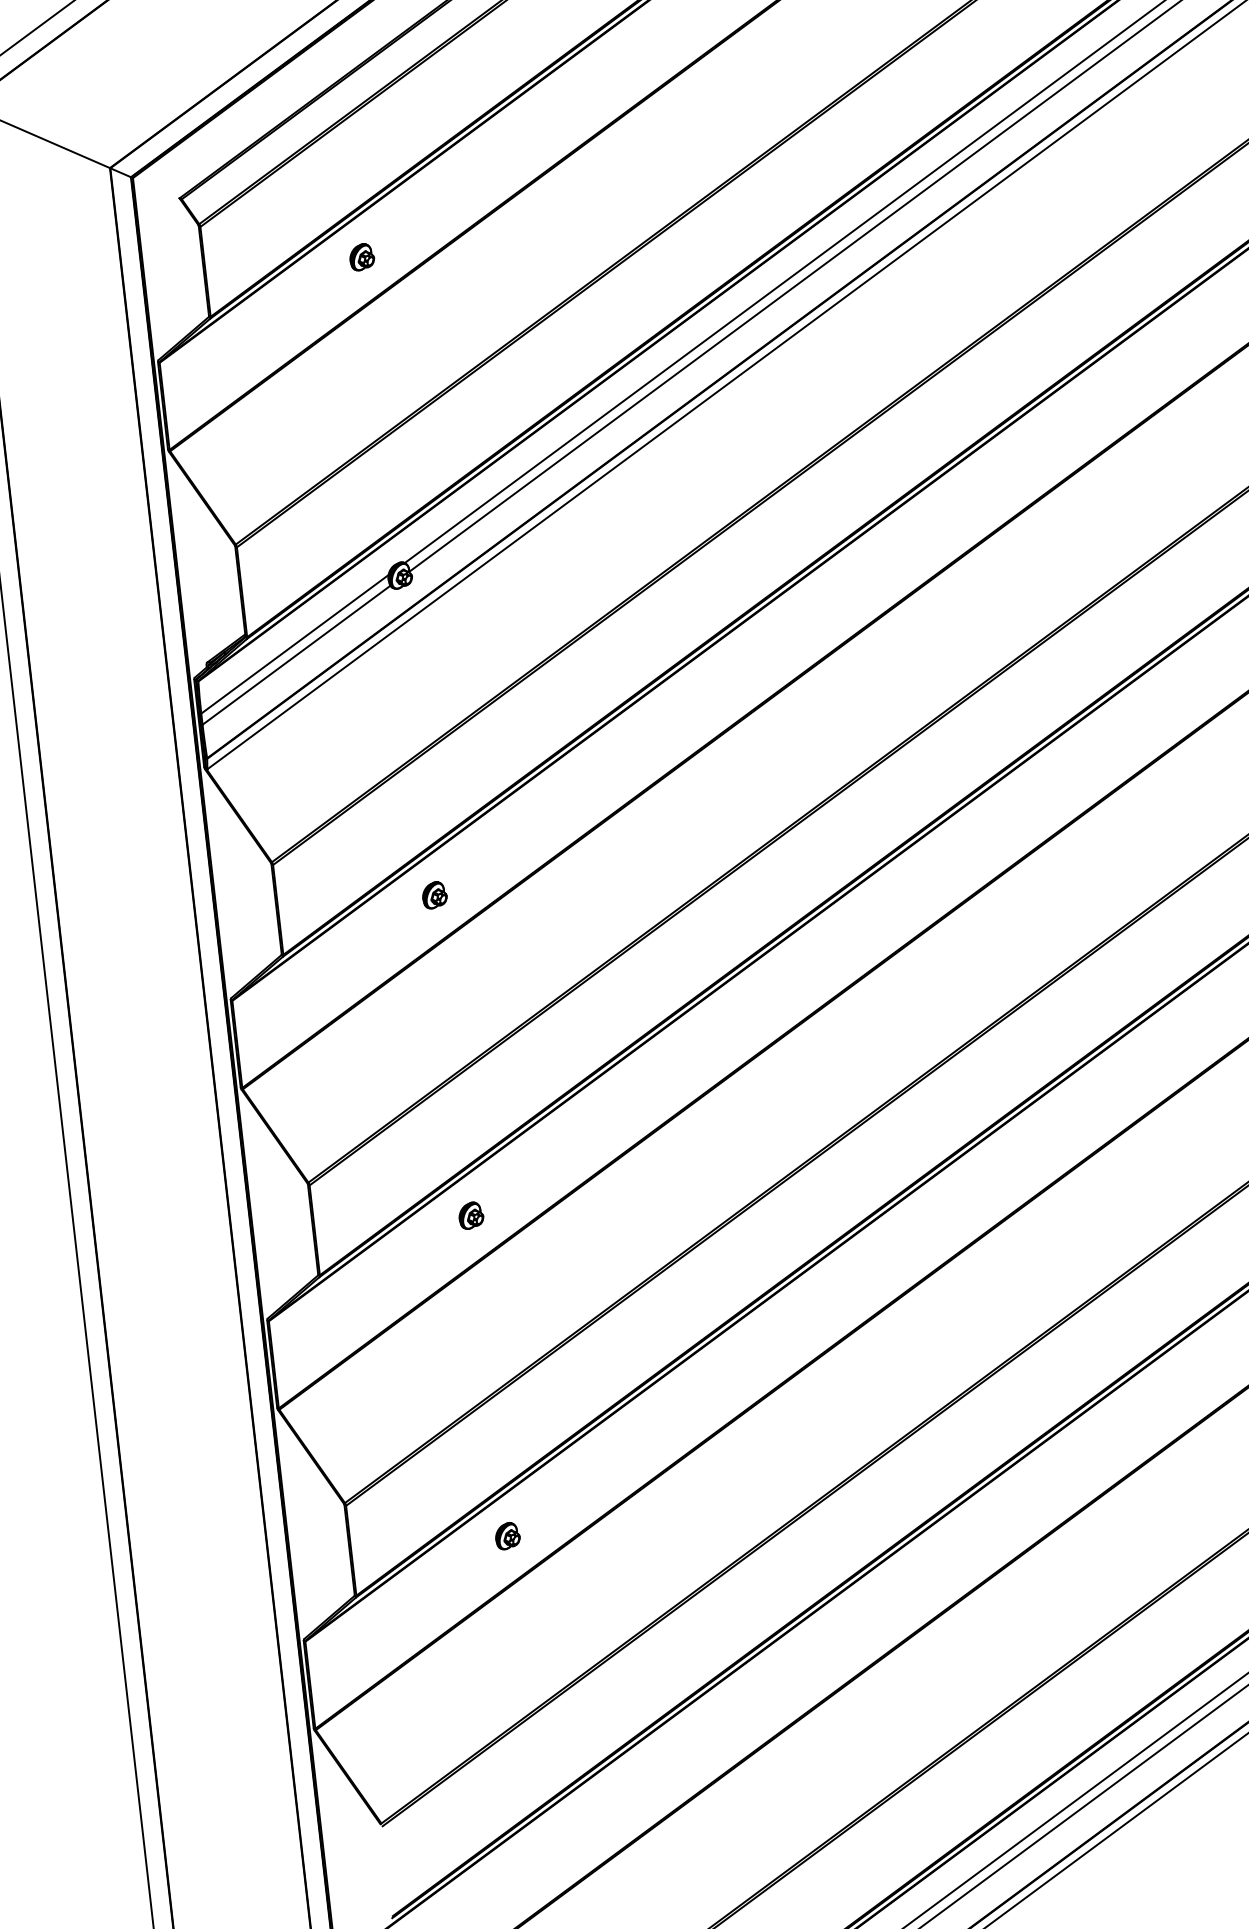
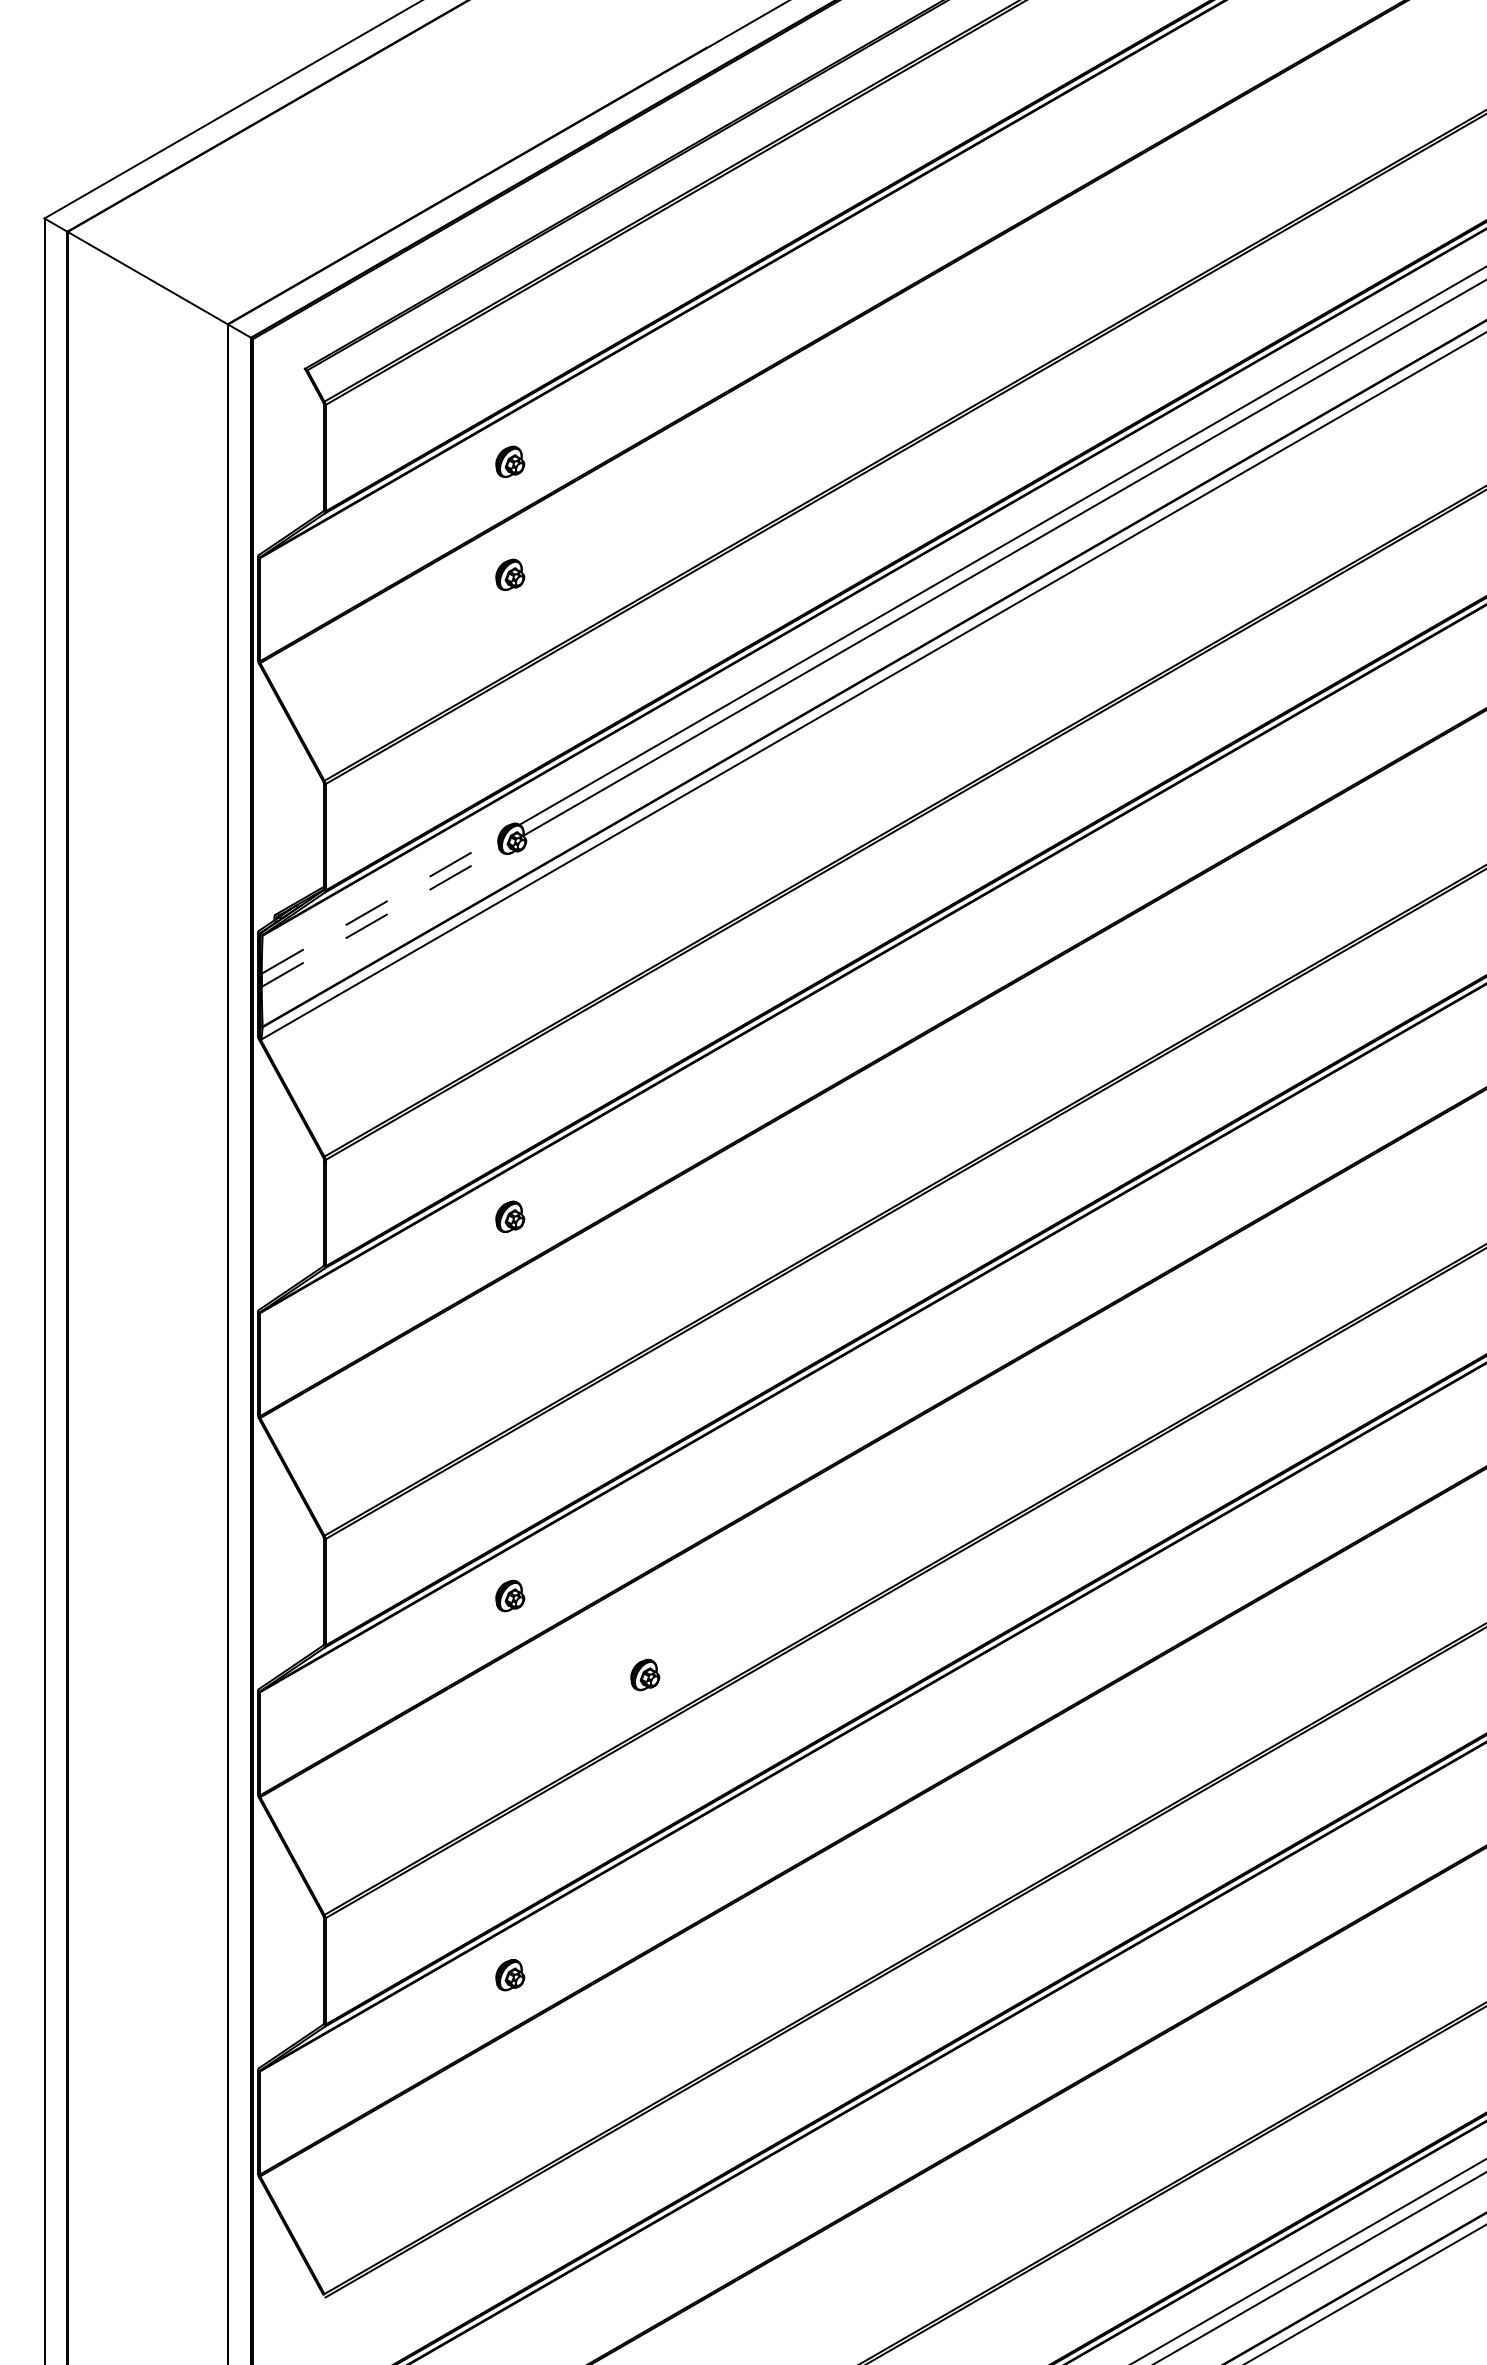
part: (373, 352) -> (510, 574), added
line: (295, 644) -> (380, 905), solid -> dashed
line: (297, 654) -> (381, 917), solid -> dashed
part: (593, 1268) -> (645, 1674), added

